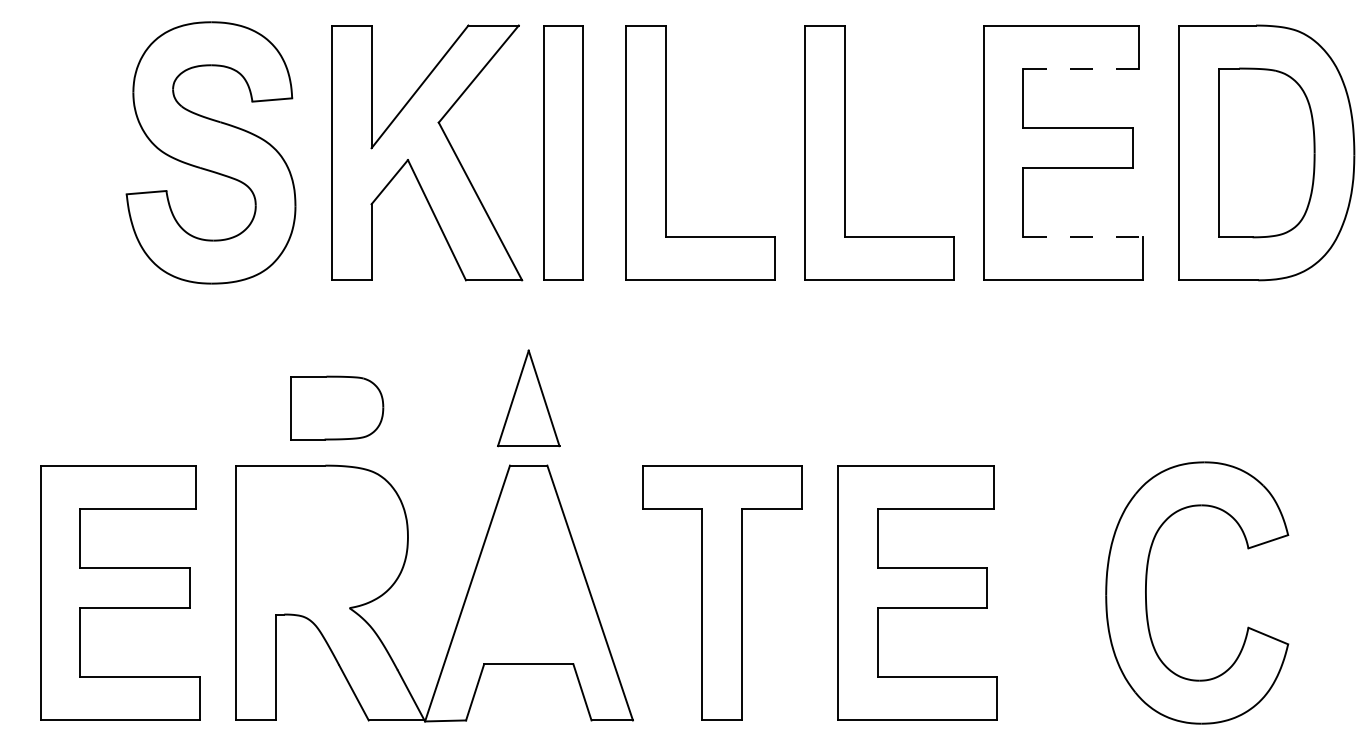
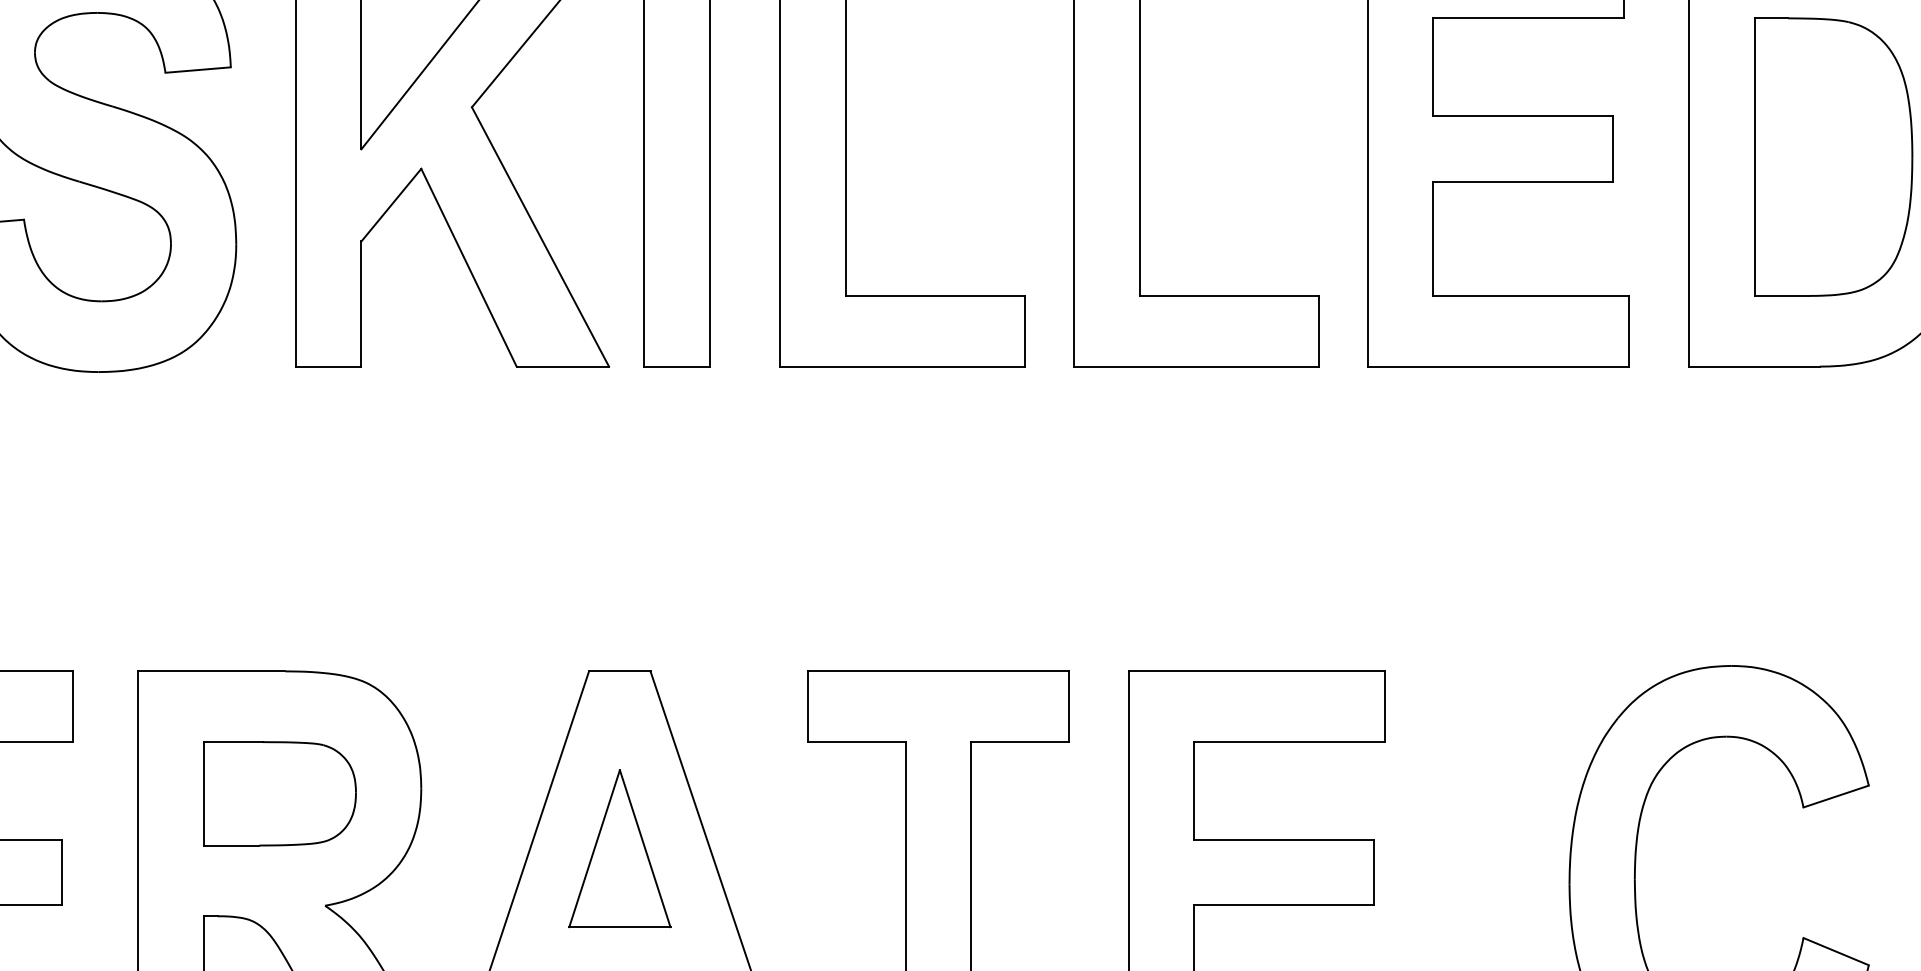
line: (1081, 68) -> (1528, 18), dashed -> solid
line: (1083, 237) -> (1532, 296), dashed -> solid
part: (528, 398) -> (619, 848), moved
part: (337, 407) -> (280, 792), moved

